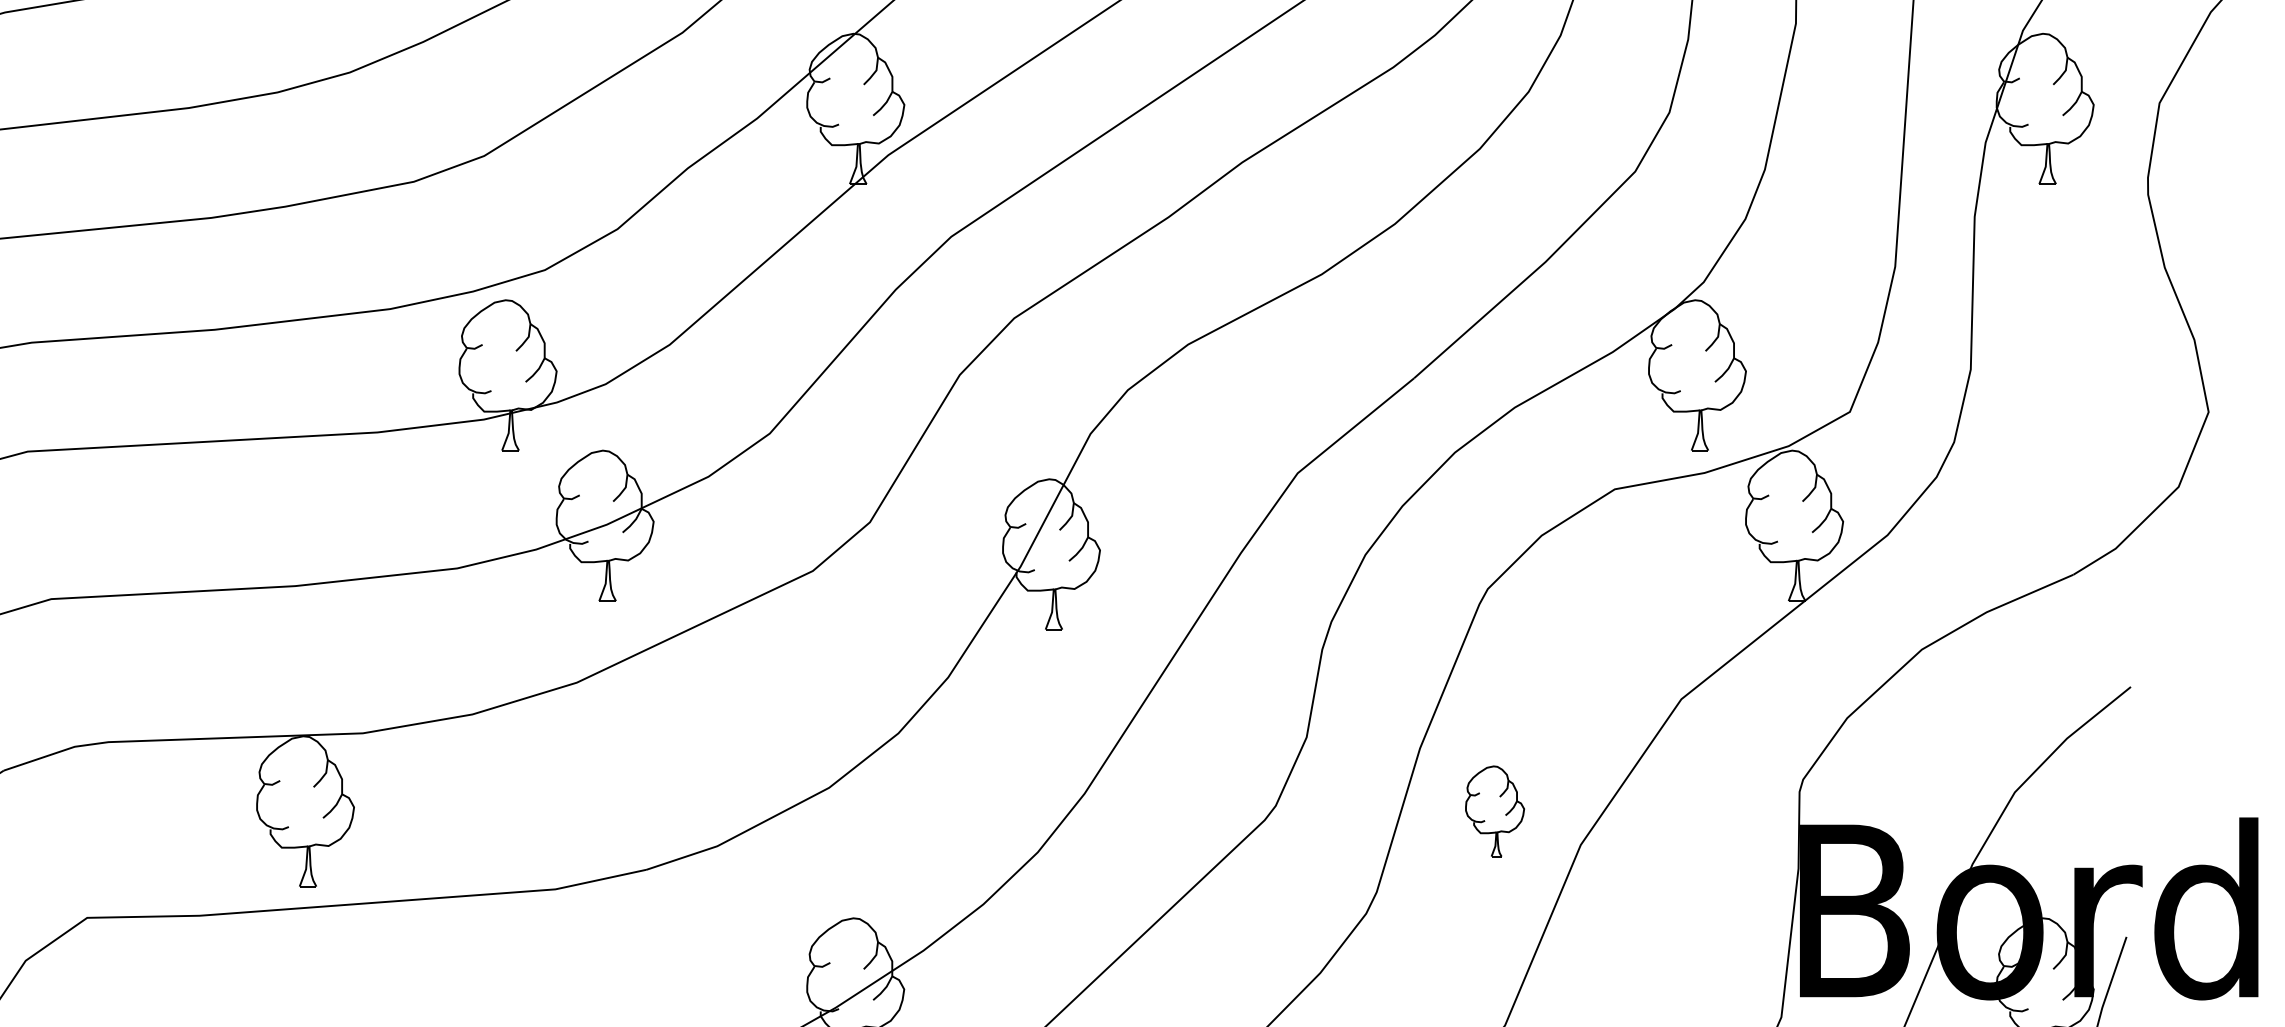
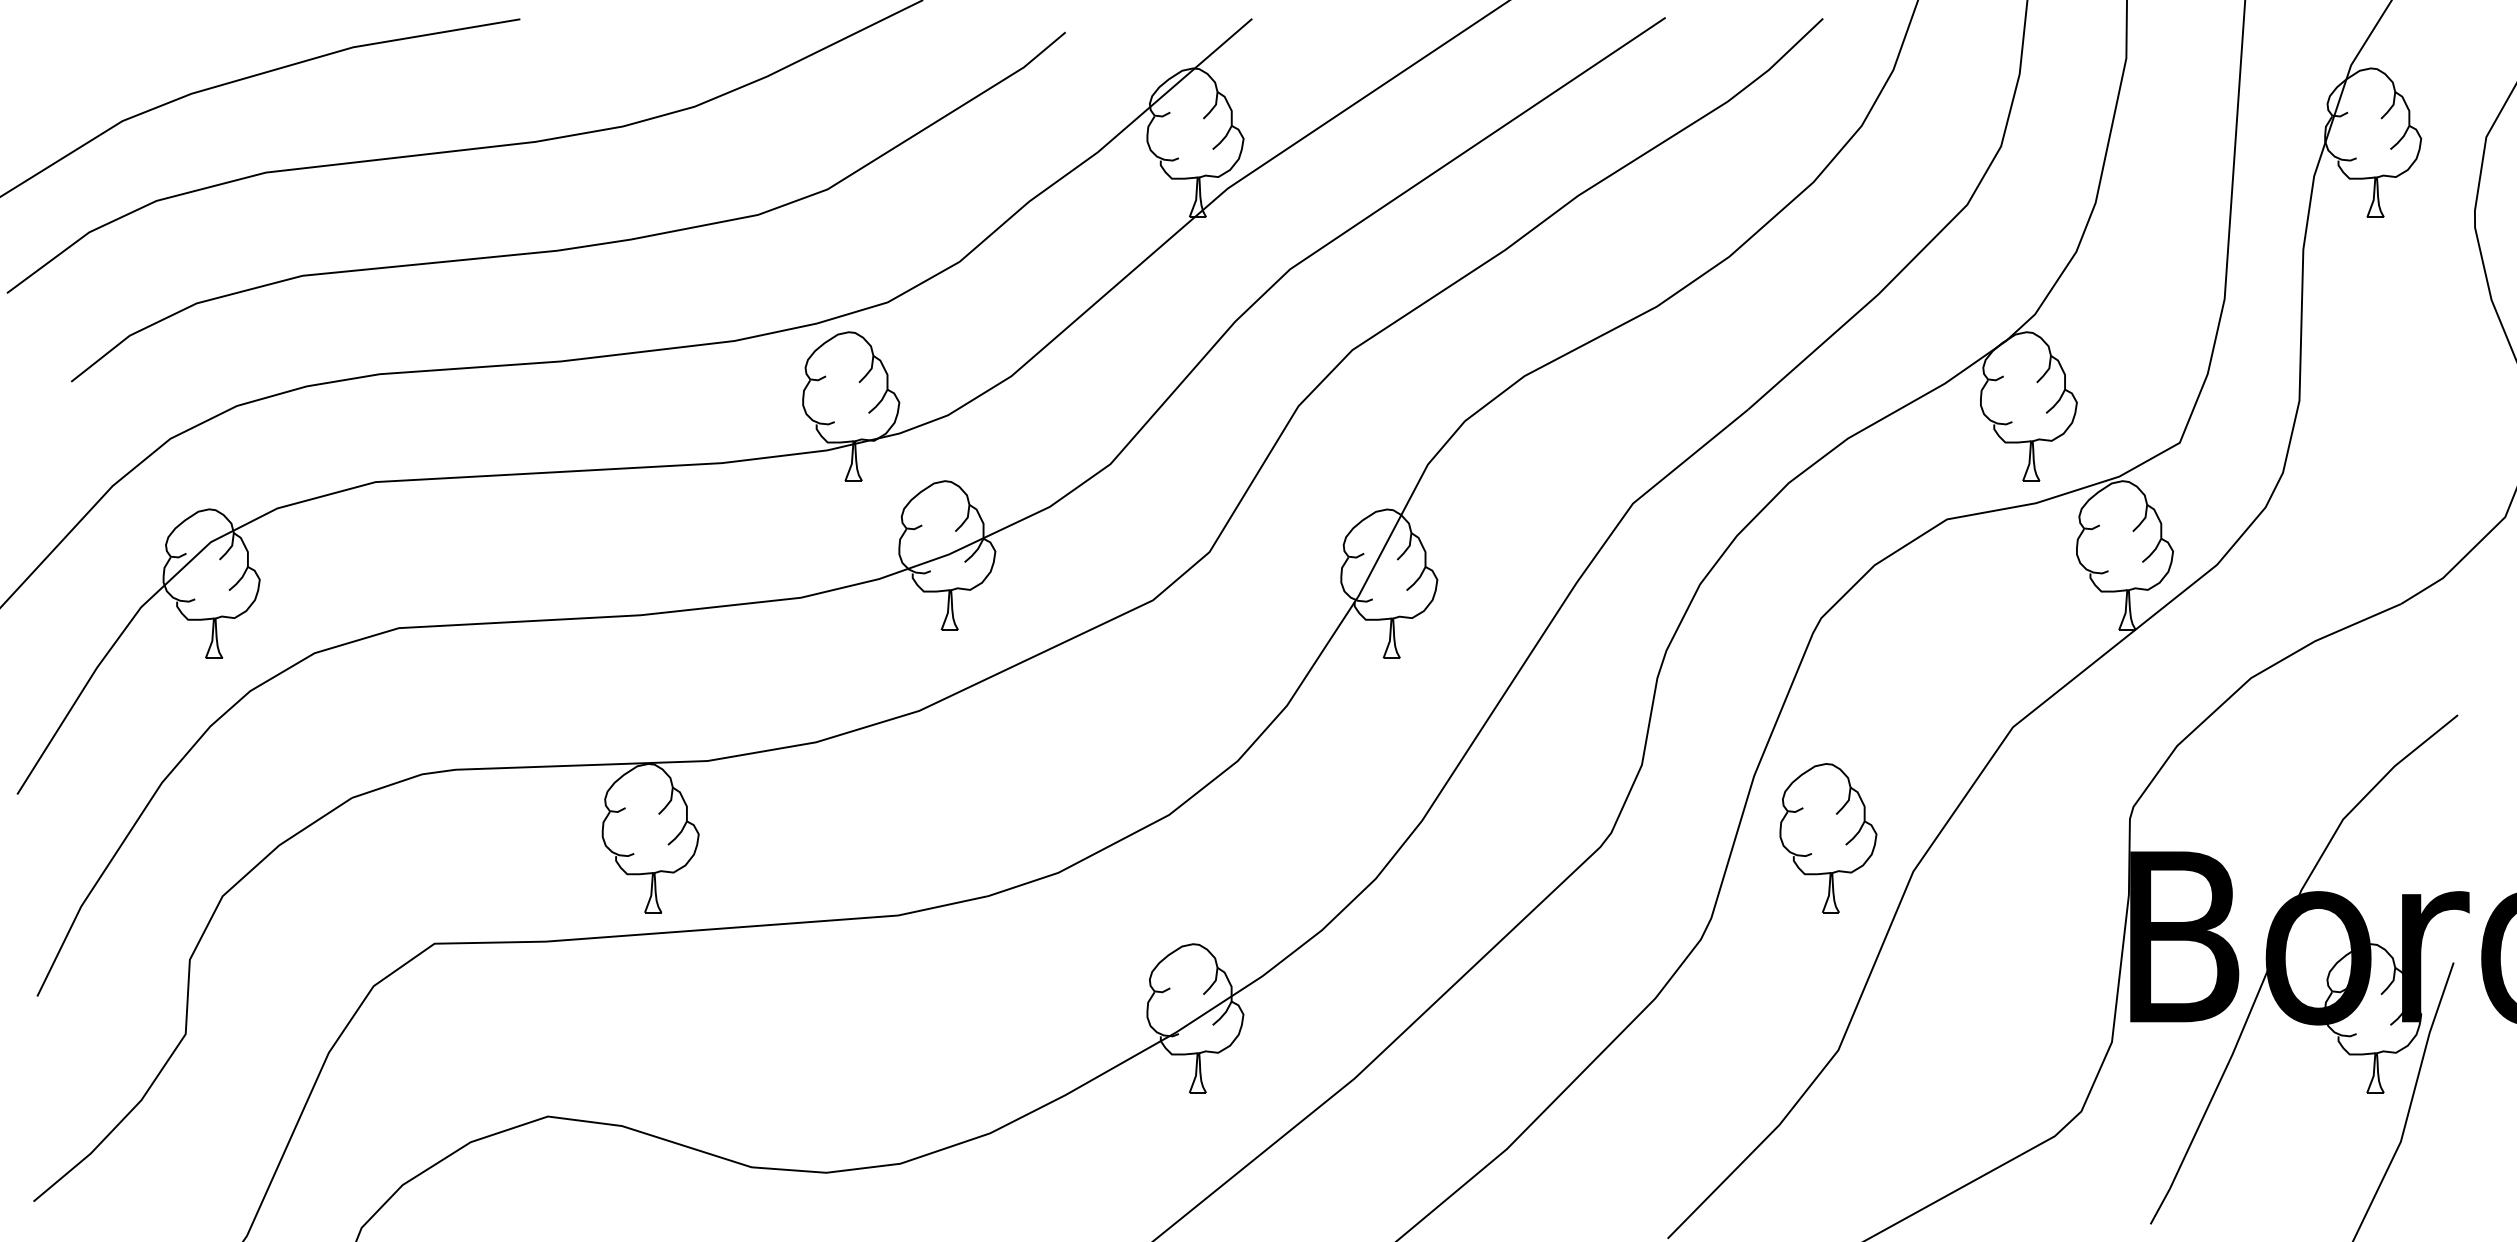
part: (1495, 811) -> (1828, 838), size x1.67

